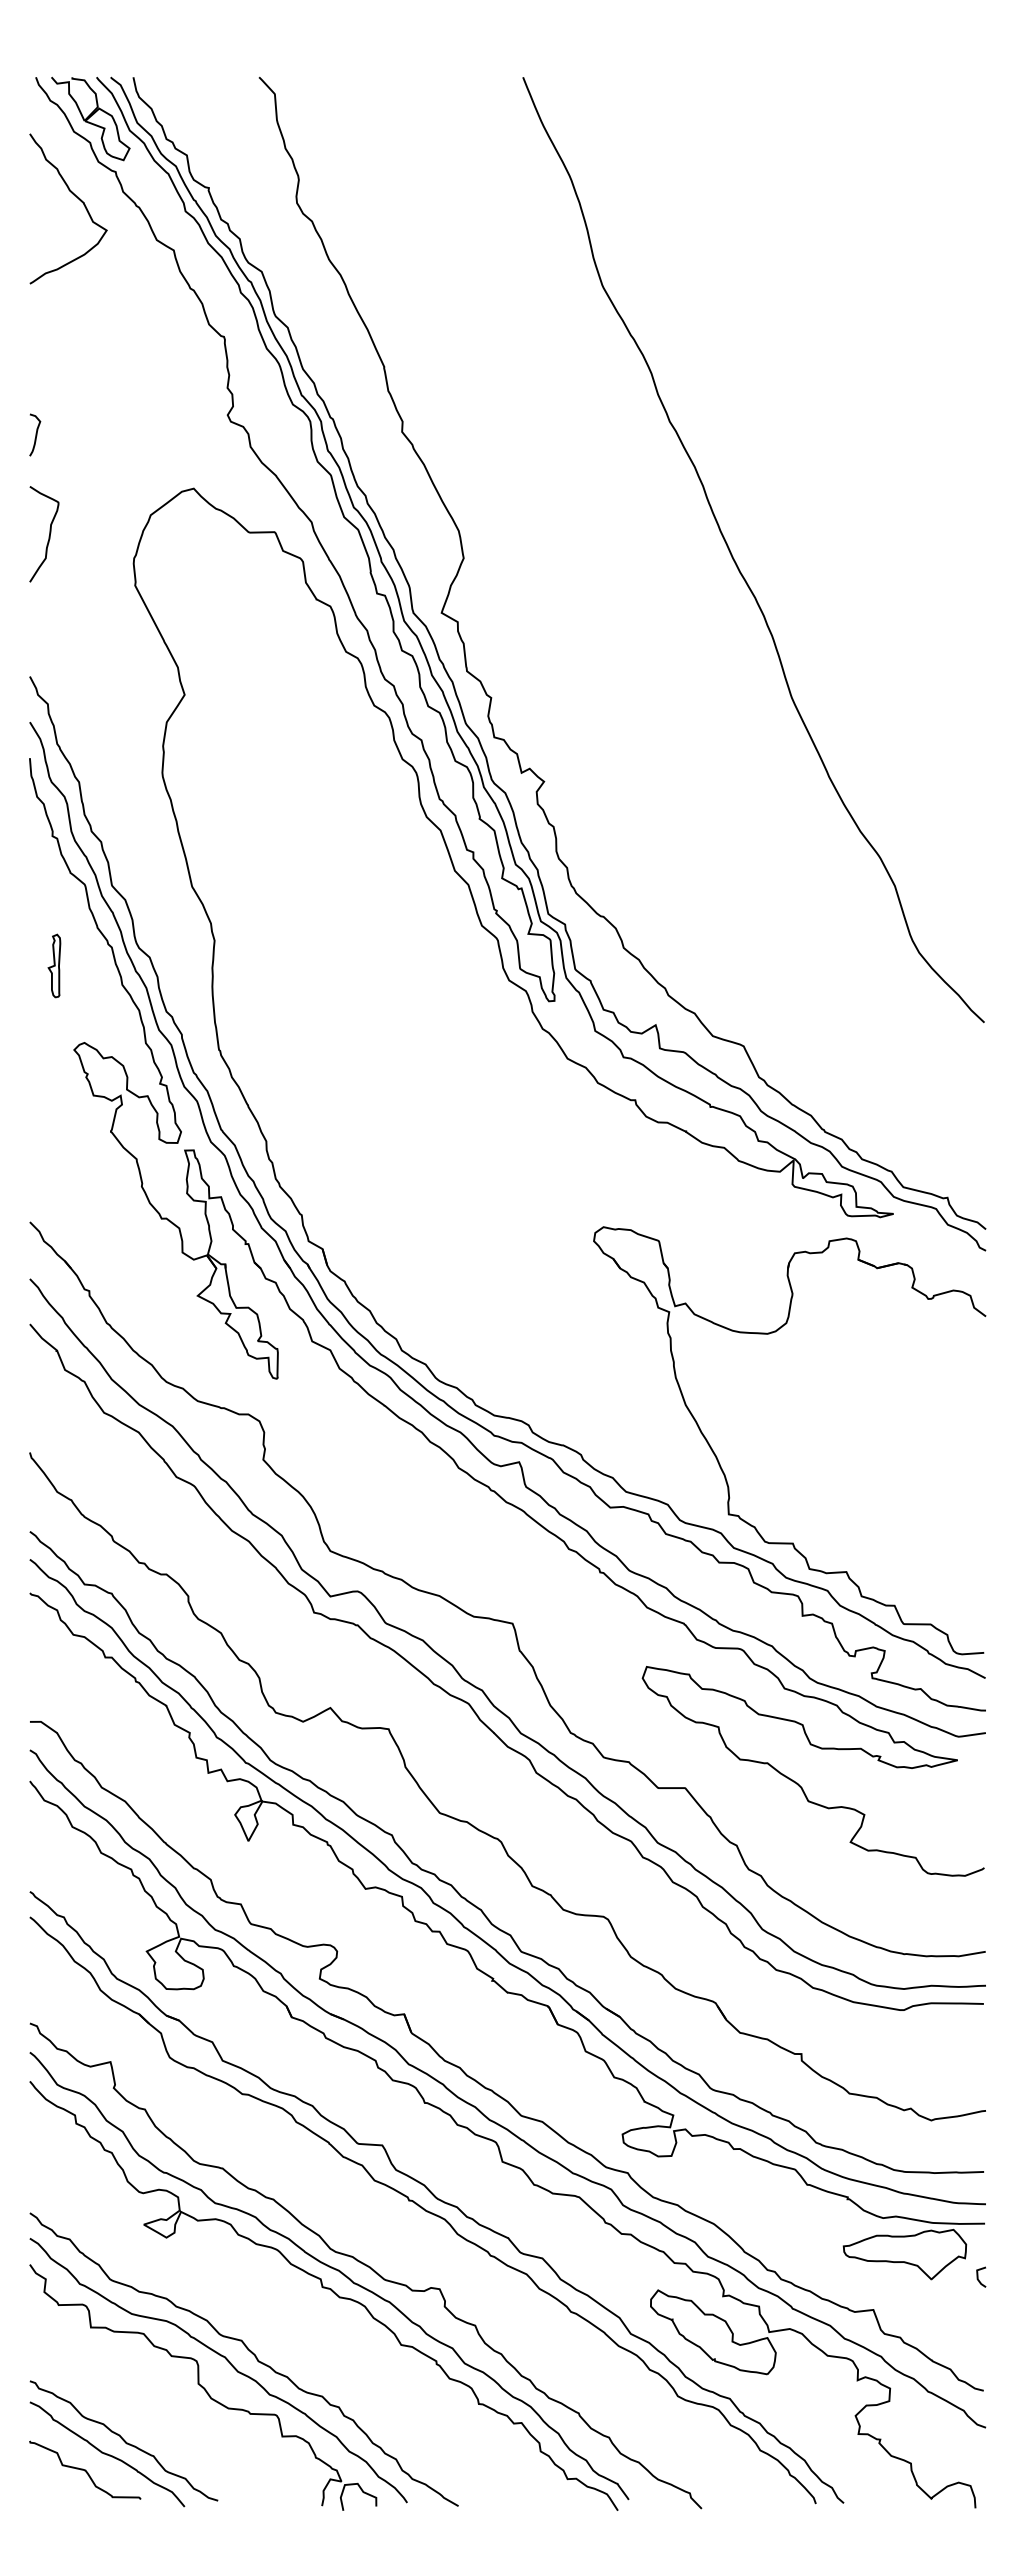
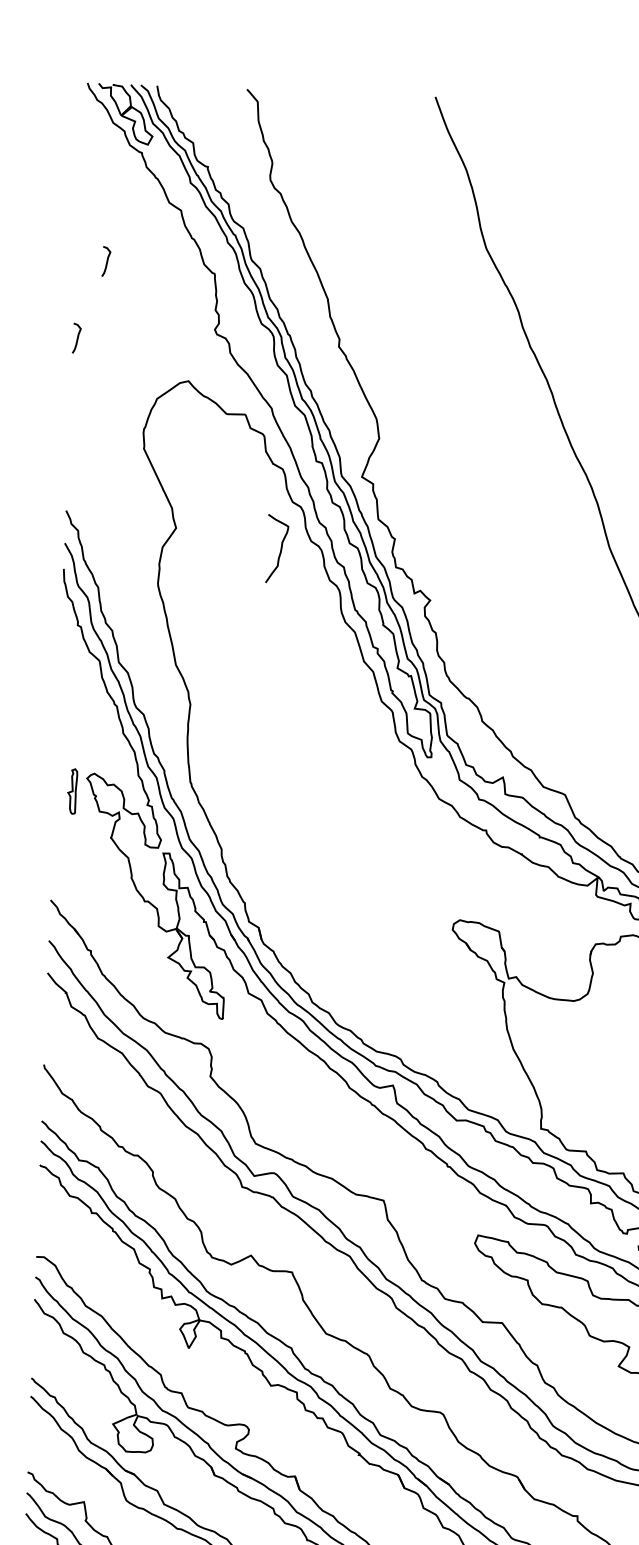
curve: (77, 198) -> (113, 170), removed
curve: (72, 325) -> (106, 261), added
curve: (48, 536) -> (280, 550), moved
part: (54, 965) -> (72, 791), moved

